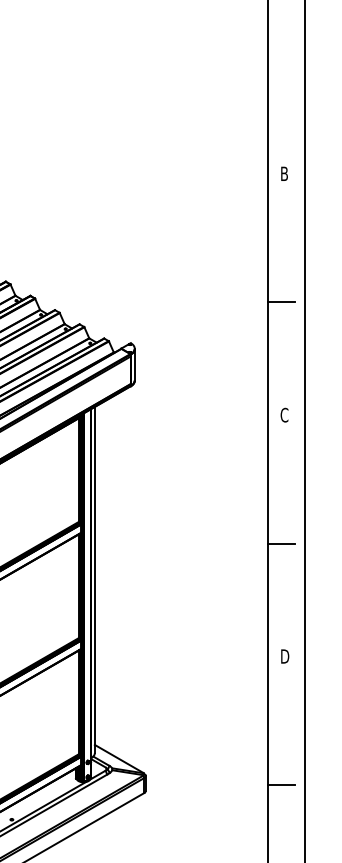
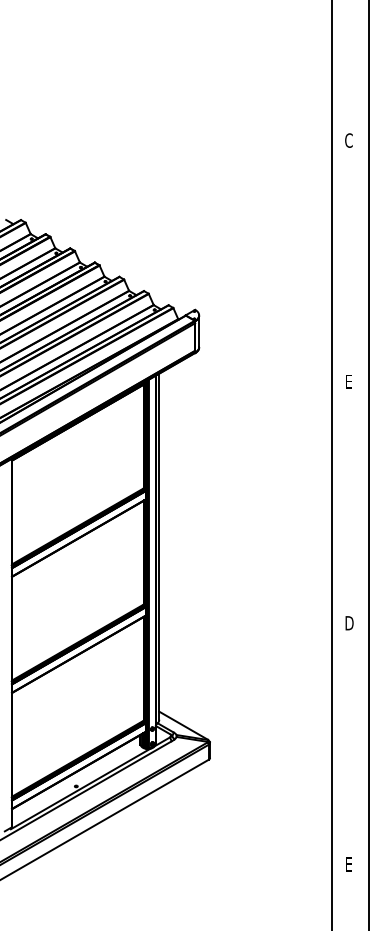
text: (284, 173) -> (348, 140), B -> C
line: (281, 302) -> (345, 269), removed
text: (284, 414) -> (348, 381), C -> E
line: (281, 543) -> (345, 510), removed
line: (281, 784) -> (345, 751), removed

